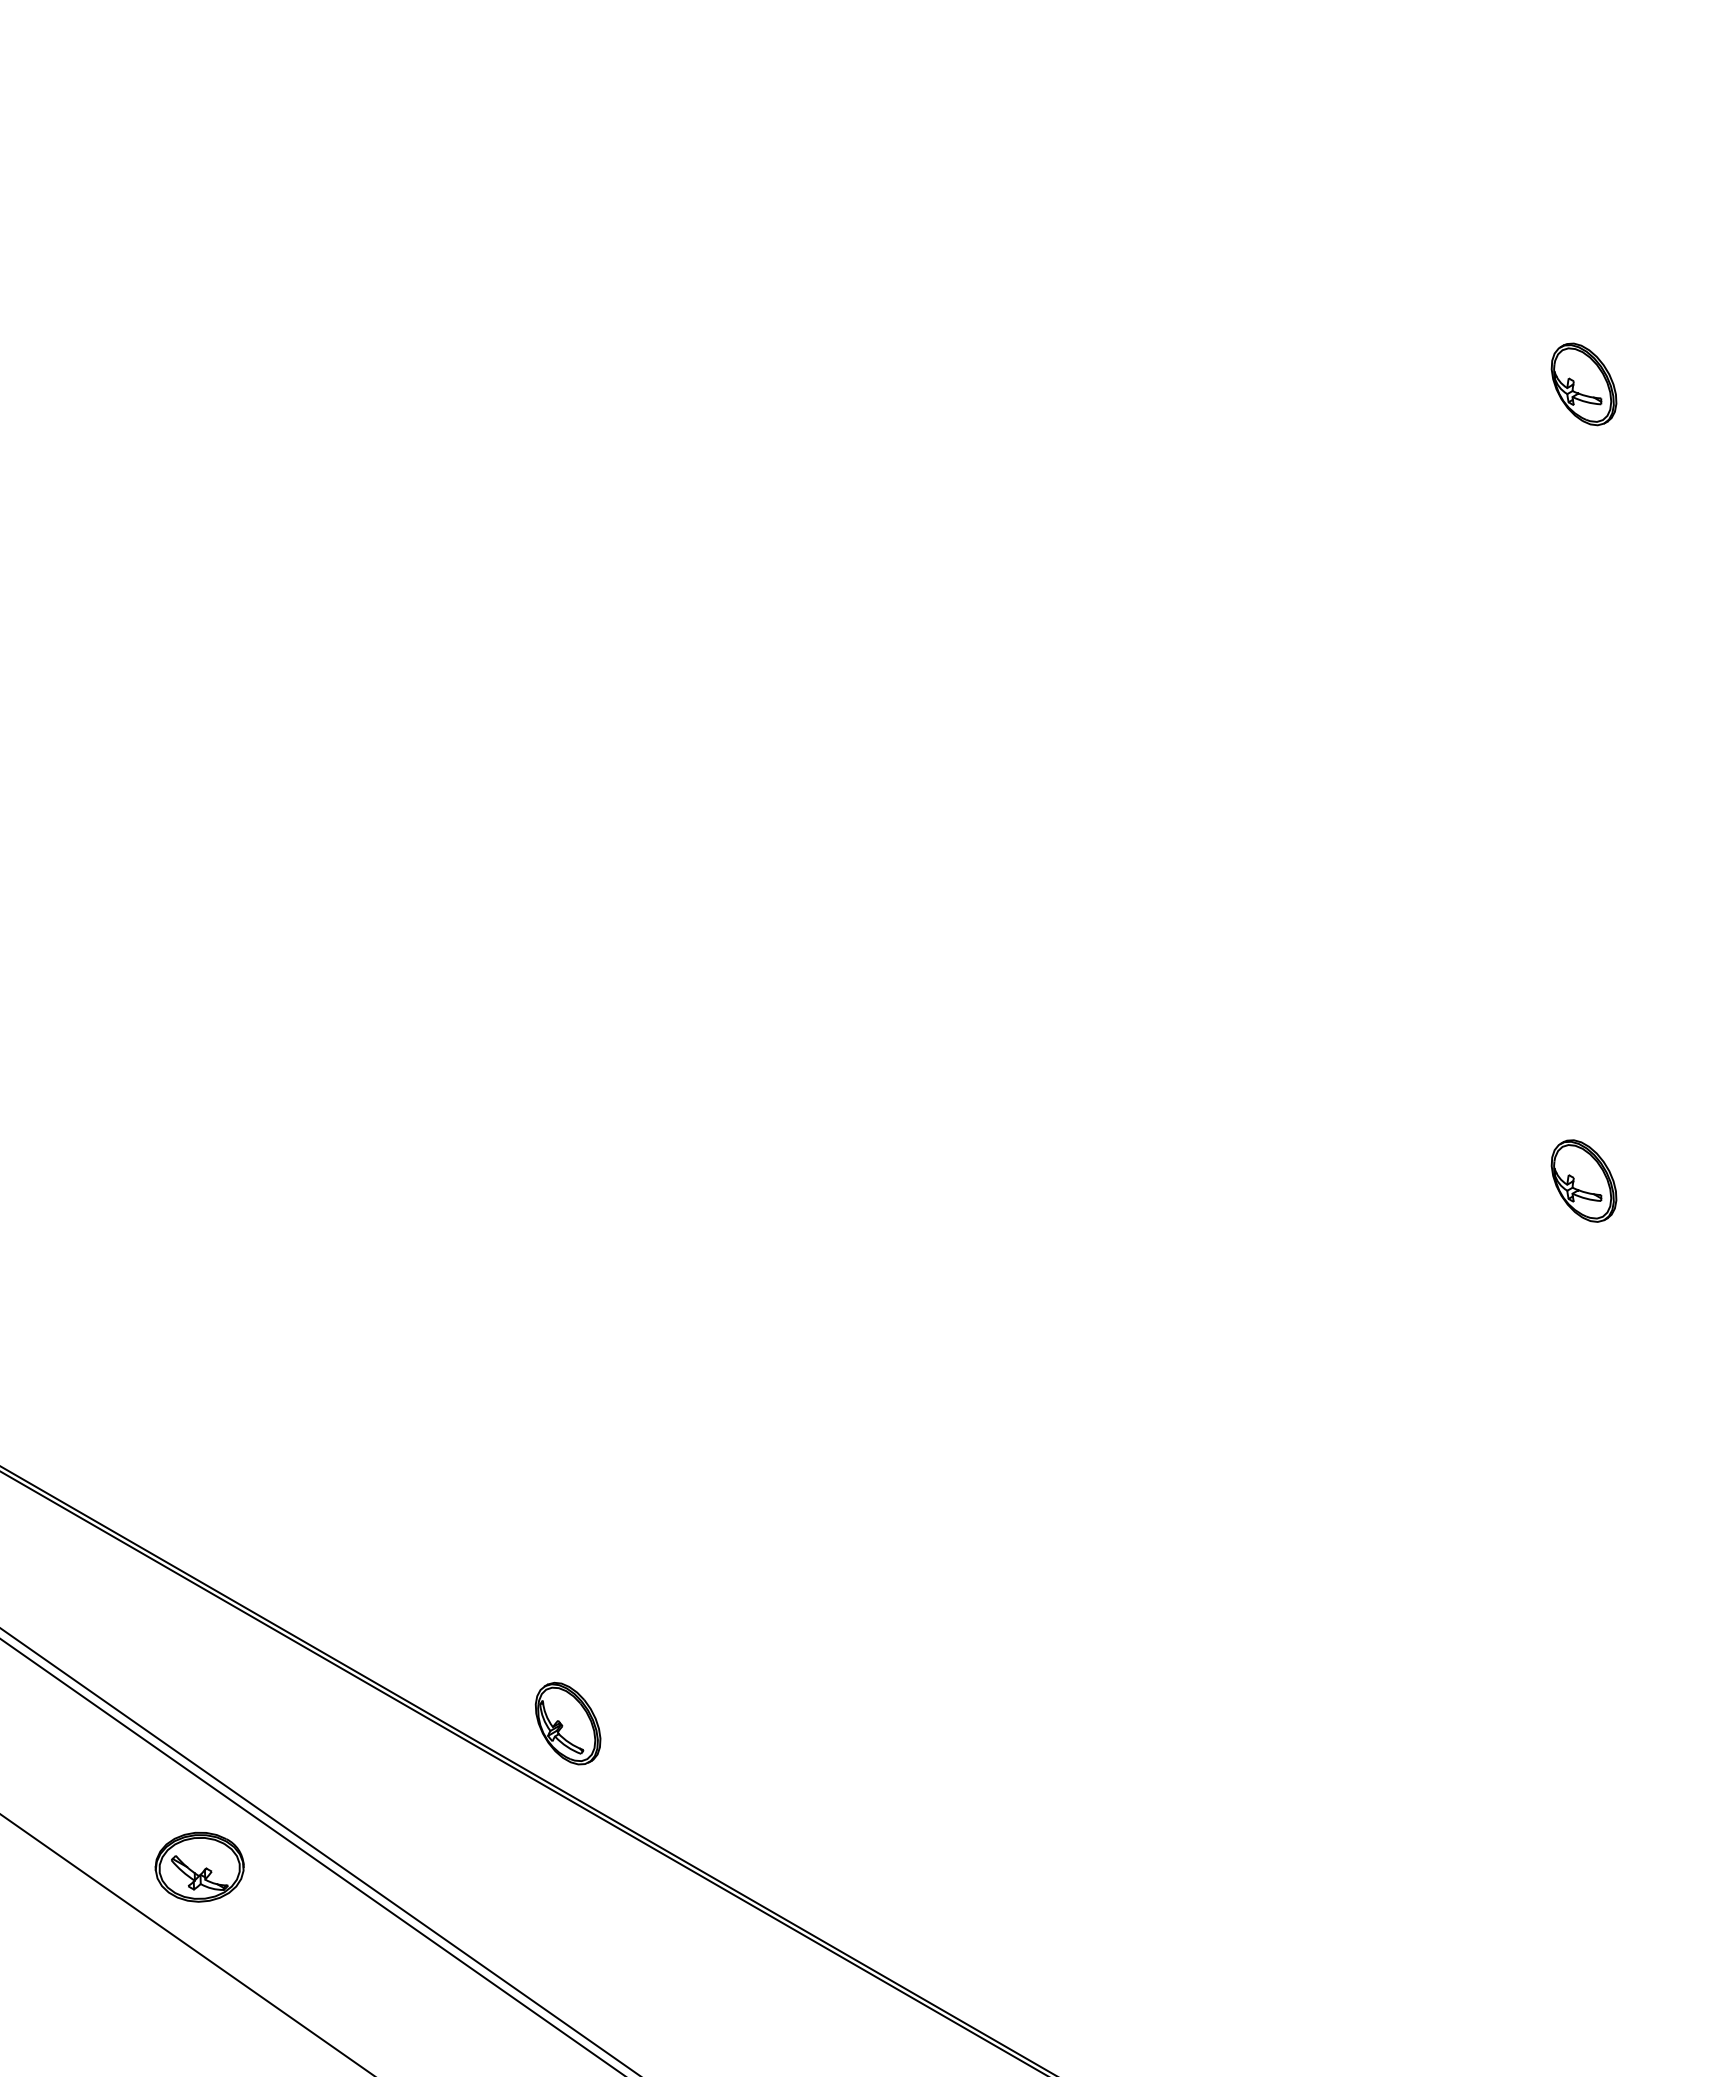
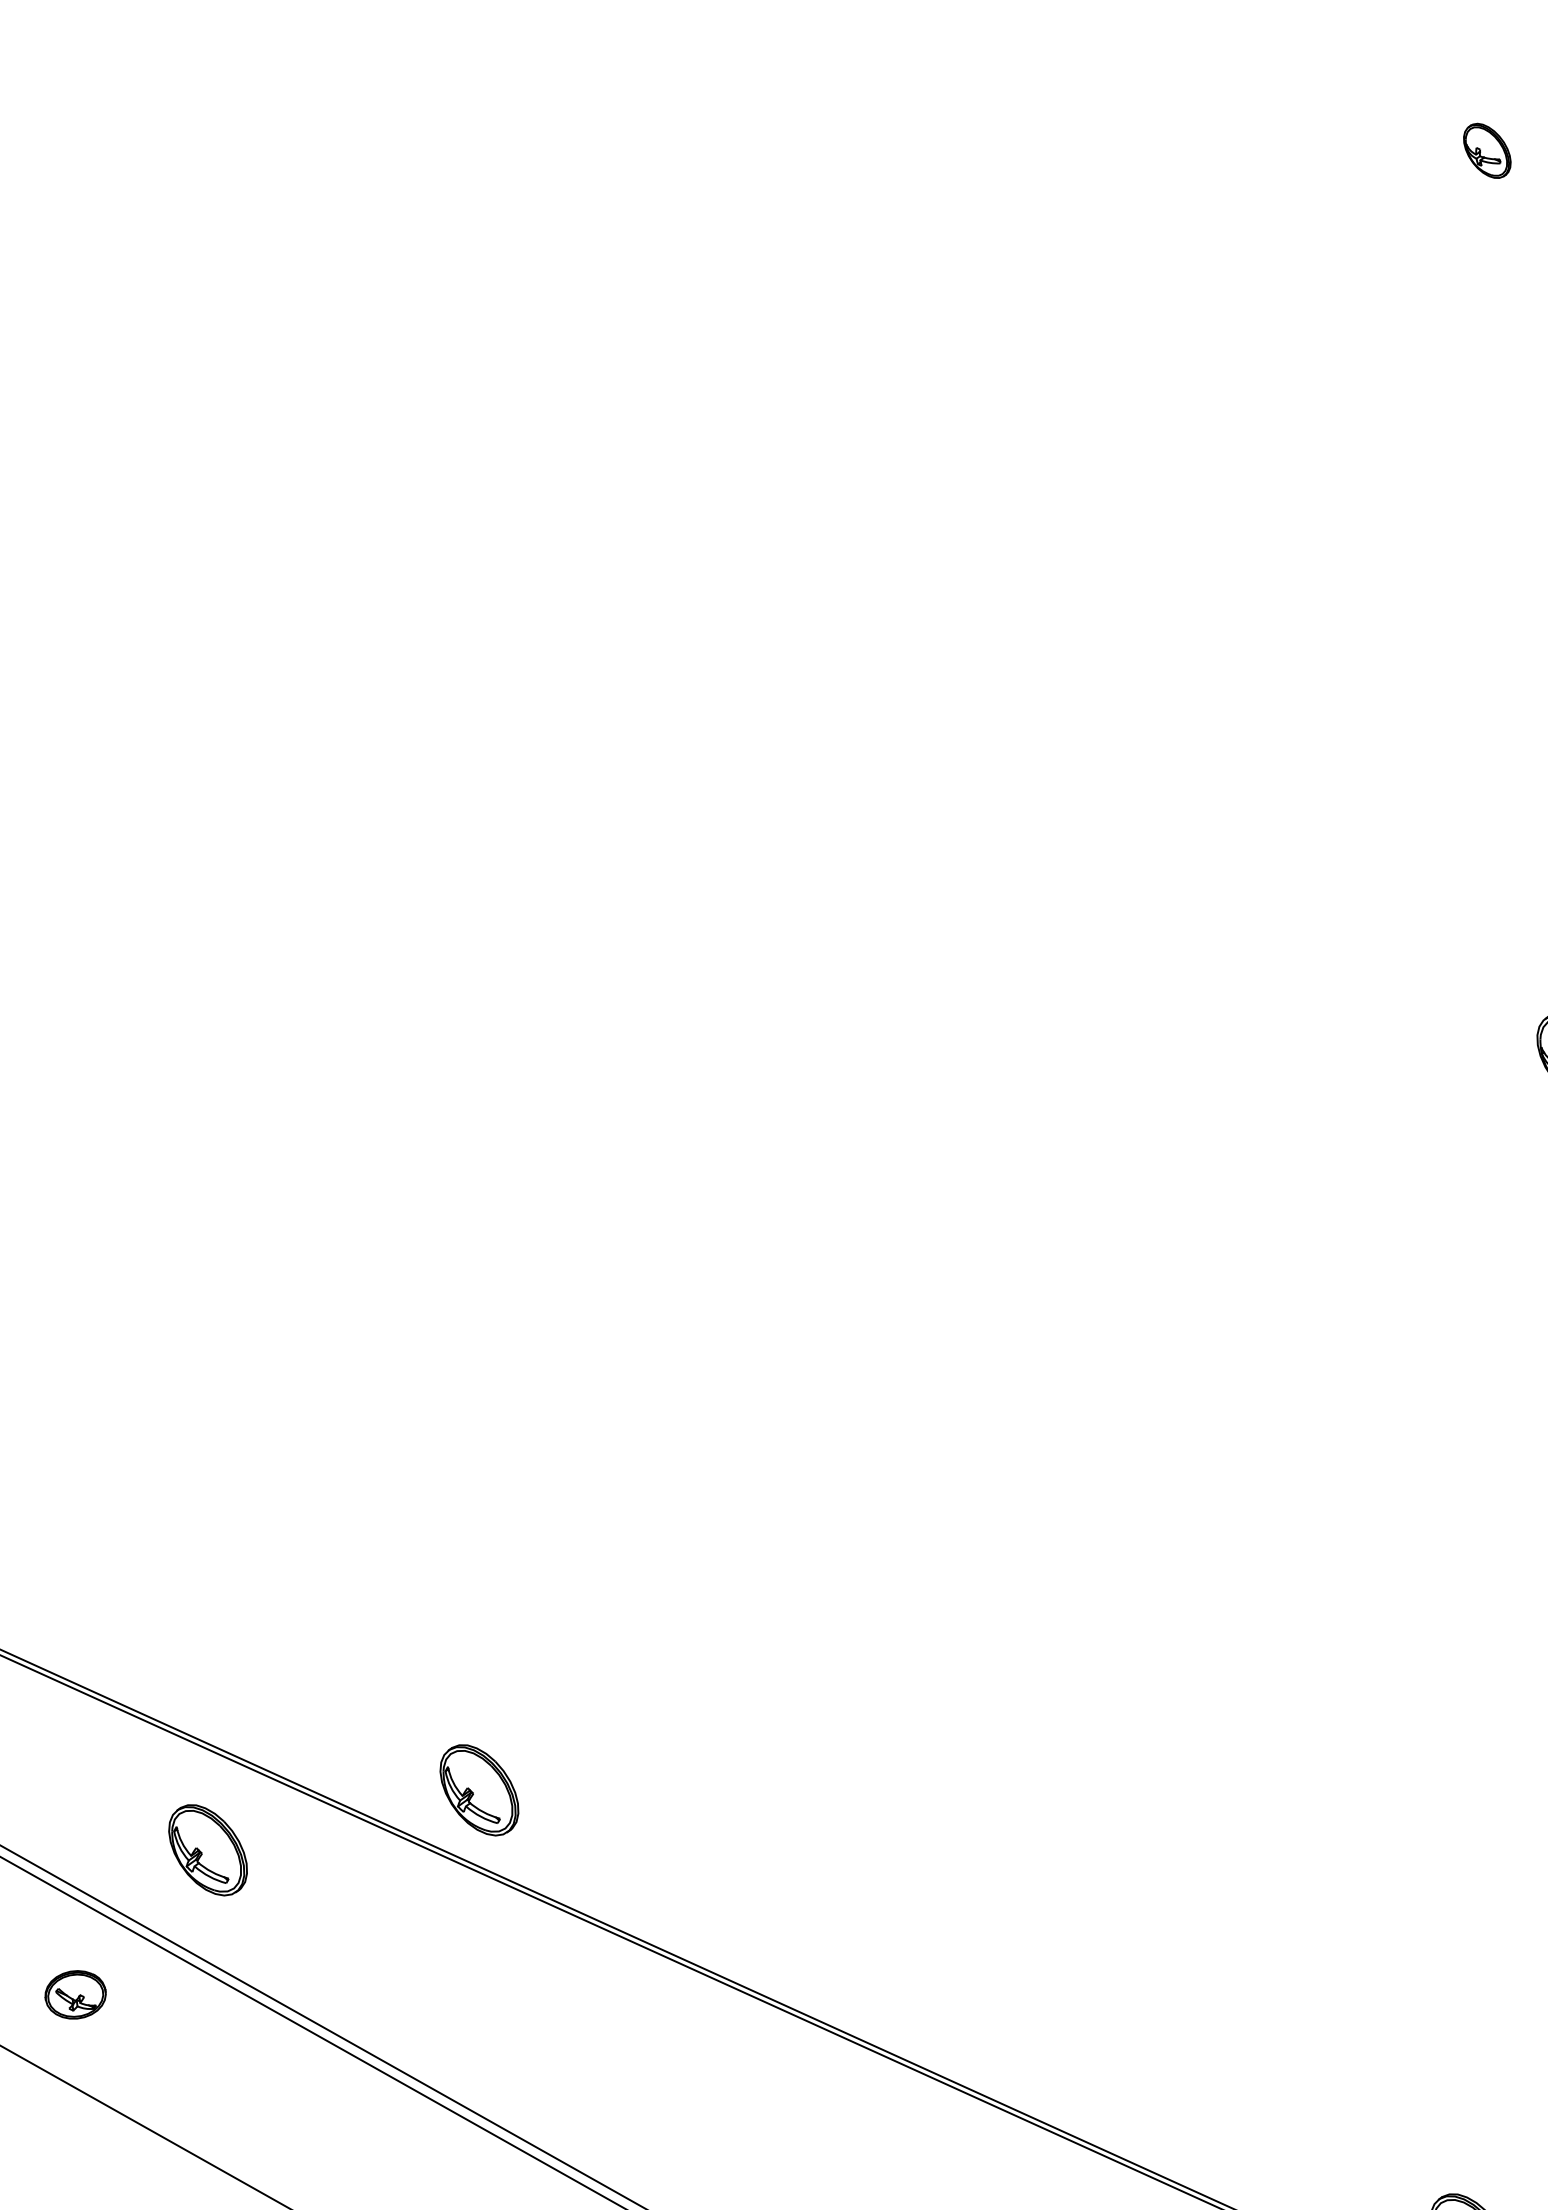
part: (1583, 384) -> (1486, 151), size x0.6
part: (326, 1752) -> (207, 1850), added
part: (199, 1866) -> (75, 1994), size x0.6

